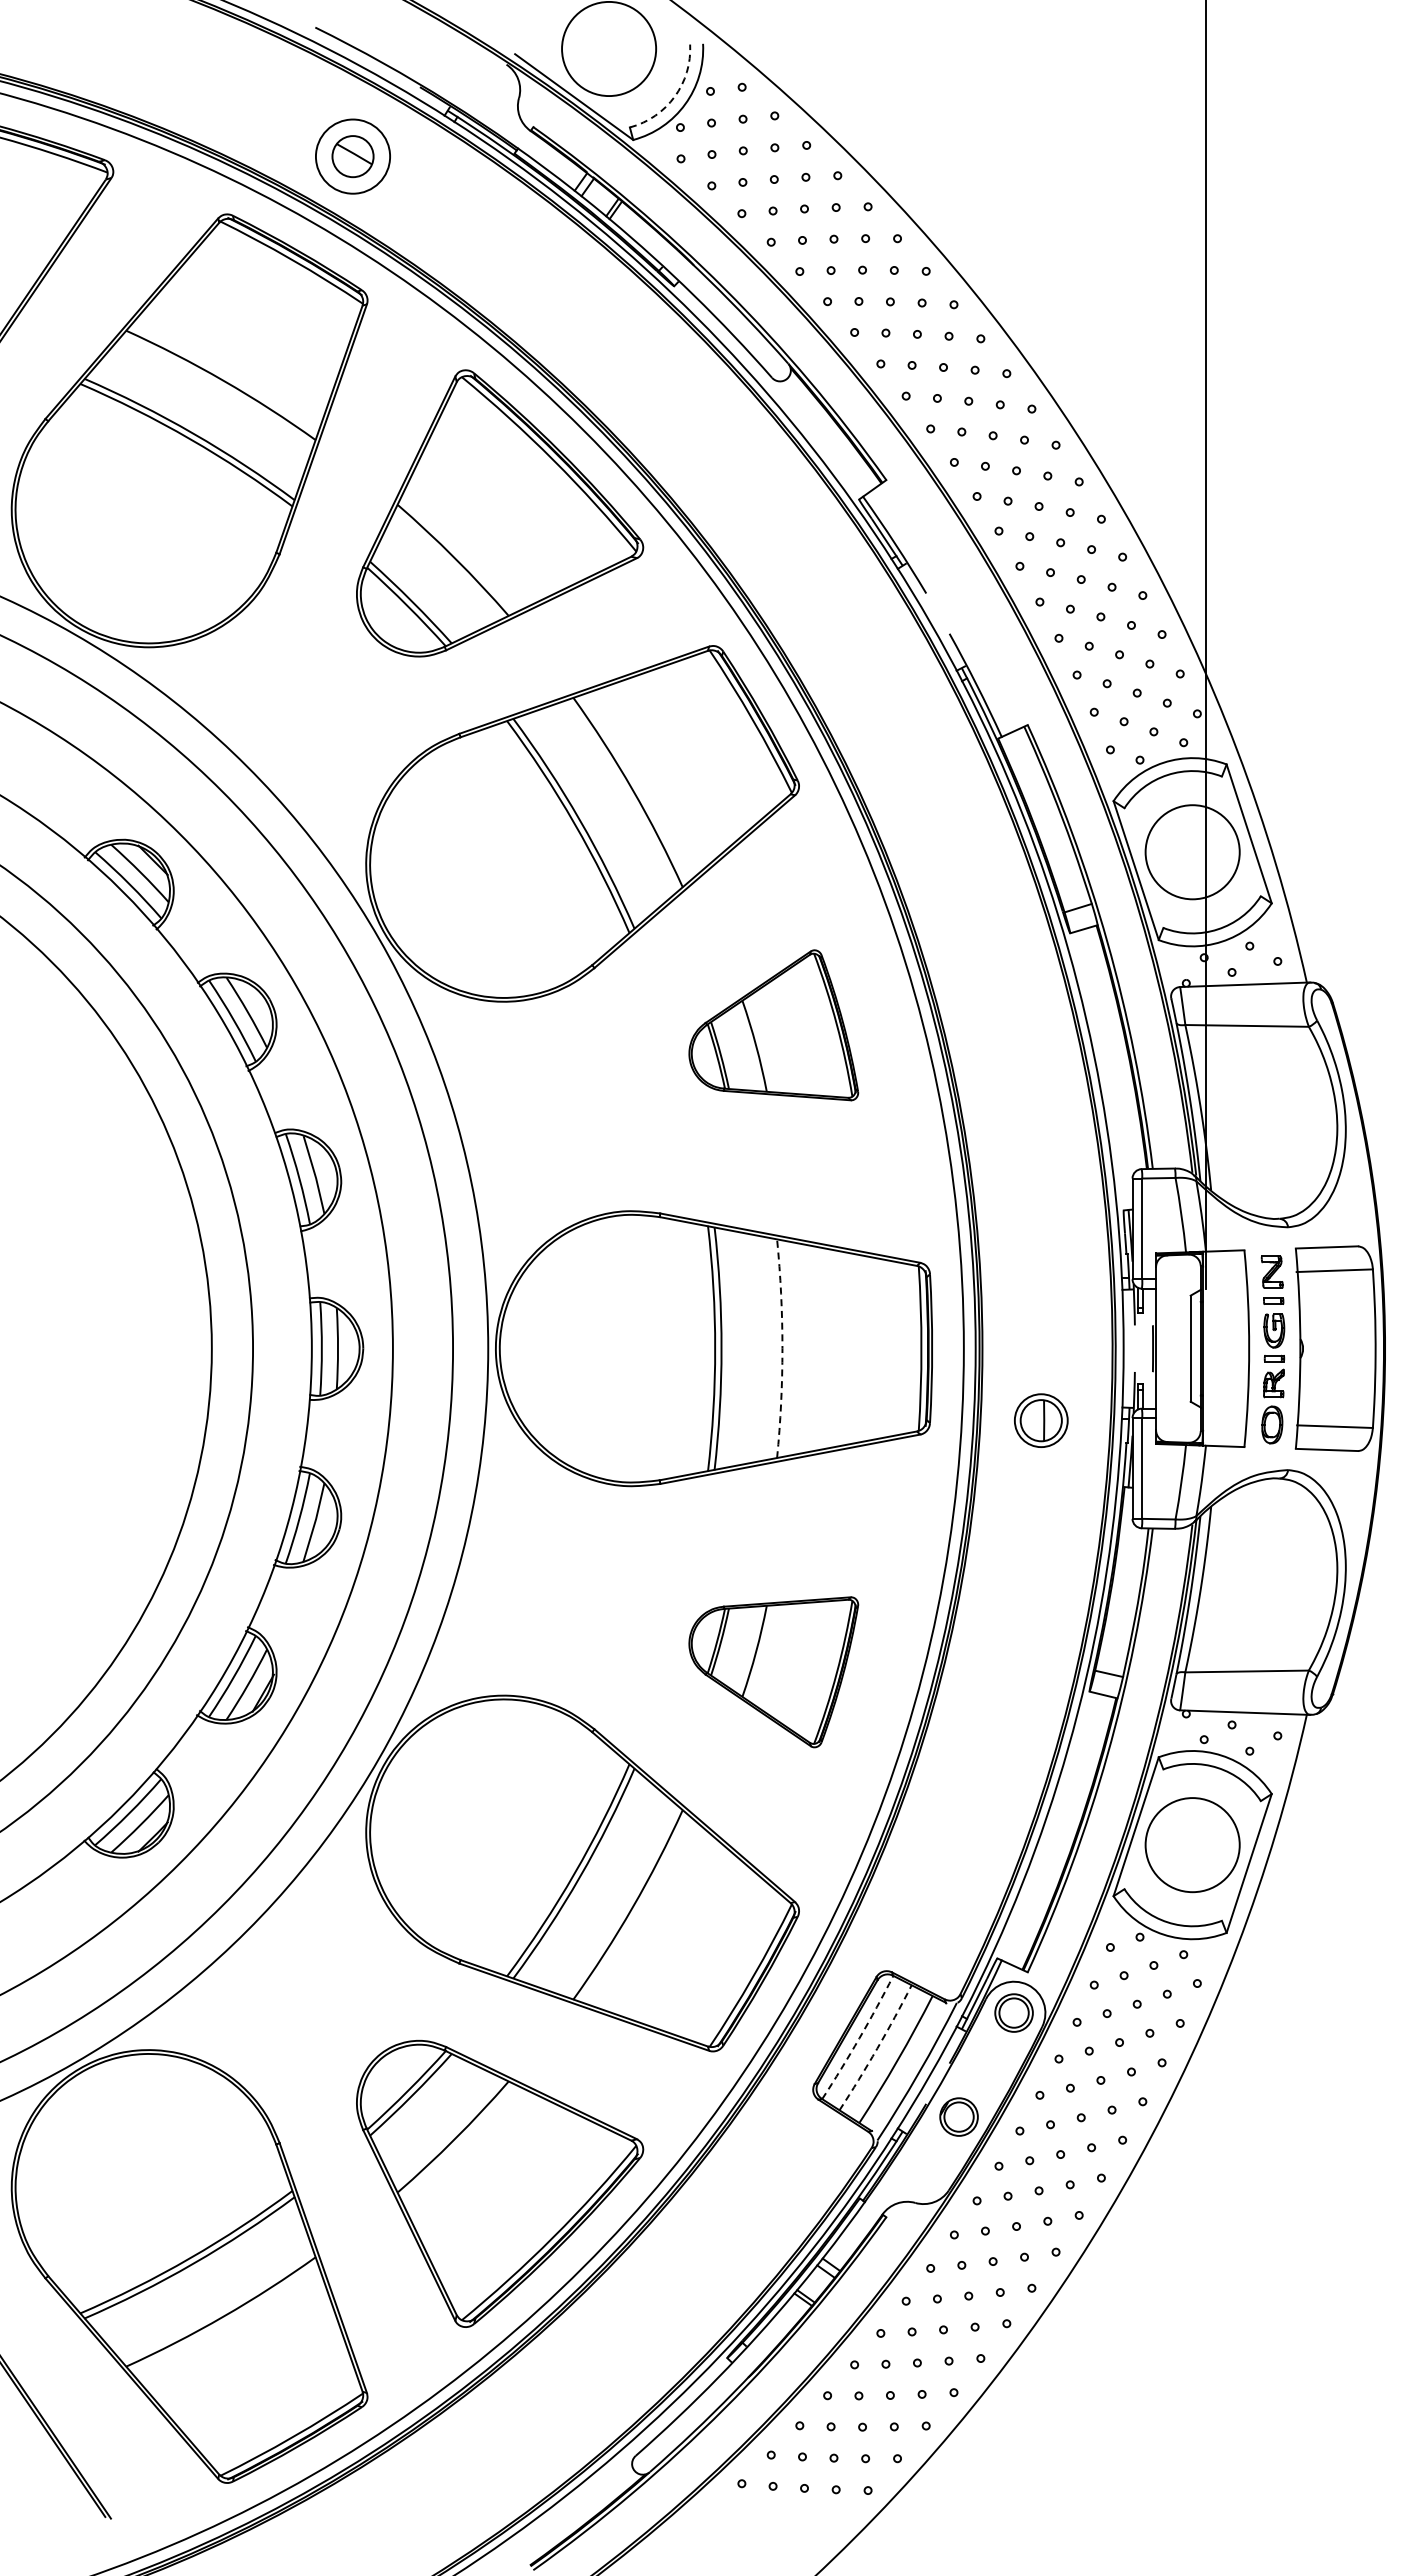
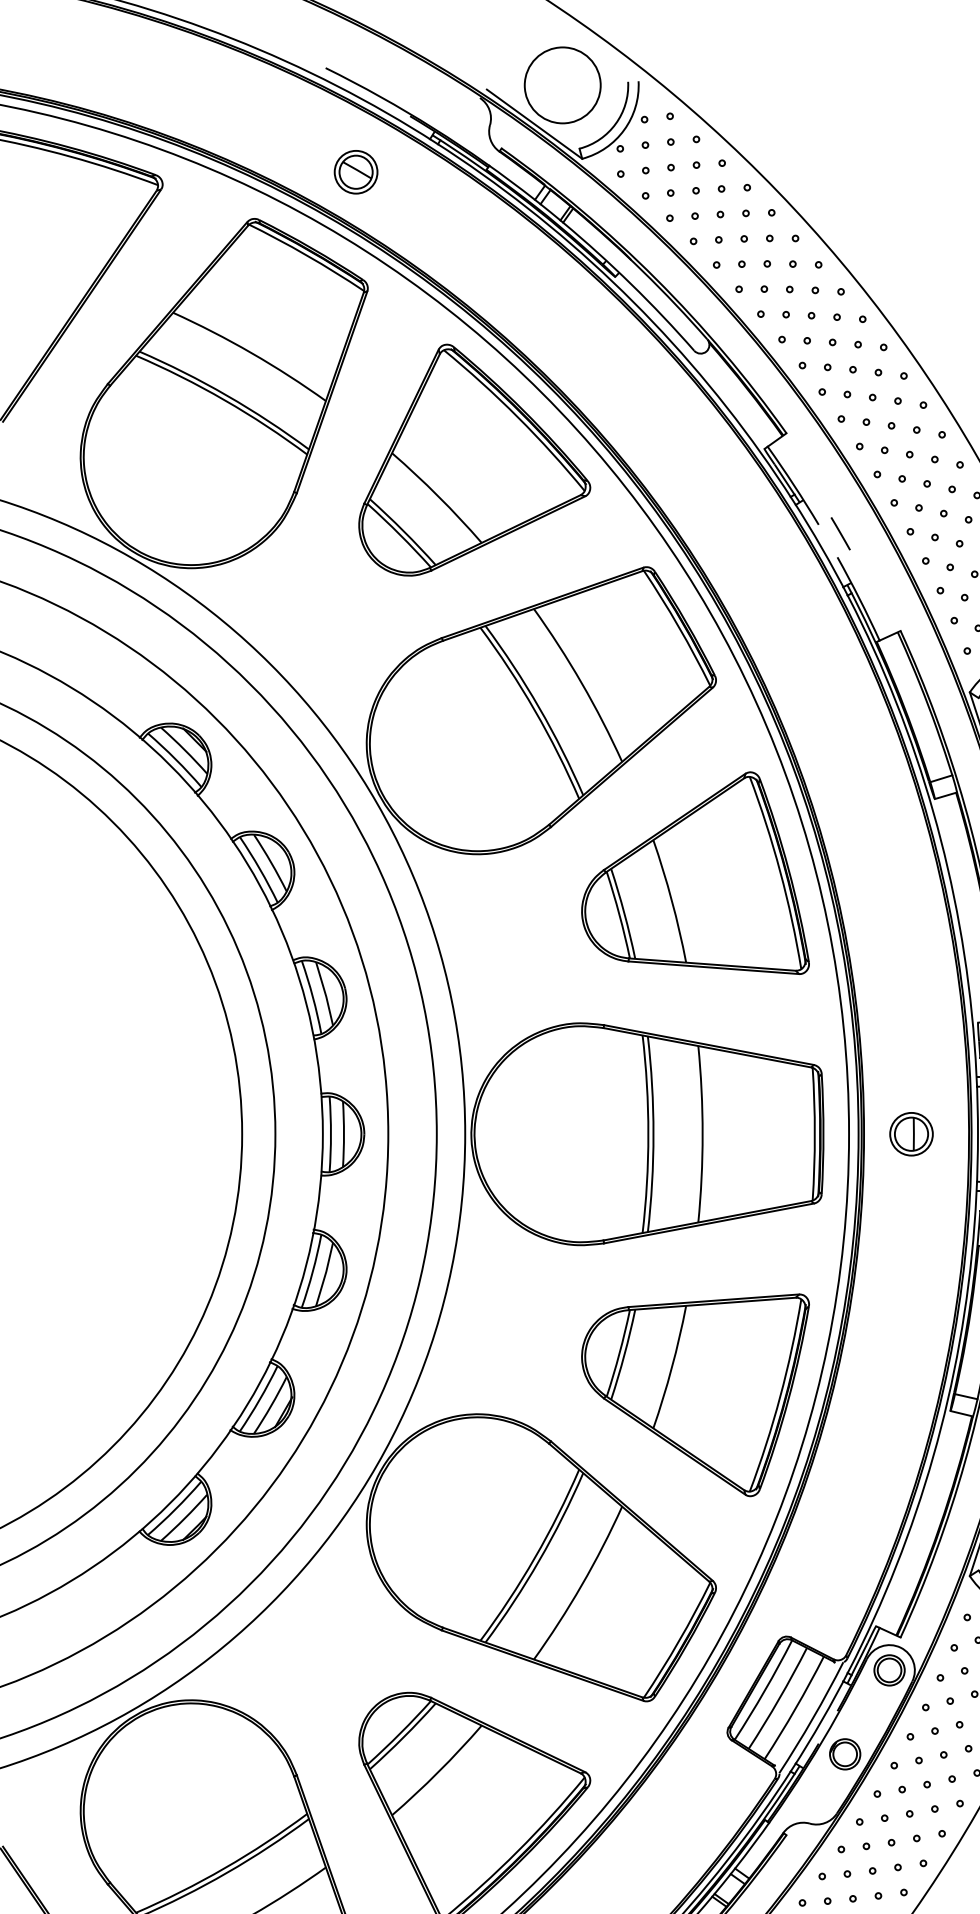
arc: (674, 96) -> (615, 123), dashed -> solid
circle: (352, 156) -> (355, 172), size x0.71
line: (953, 604) -> (840, 533), added
part: (773, 1025) -> (695, 873), size x1.67
arc: (782, 1348) -> (702, 1134), dashed -> solid
part: (1041, 1420) -> (911, 1134), moved
part: (773, 1672) -> (695, 1395), size x1.67
arc: (859, 2038) -> (764, 1690), dashed -> solid
arc: (877, 2048) -> (779, 1699), dashed -> solid

